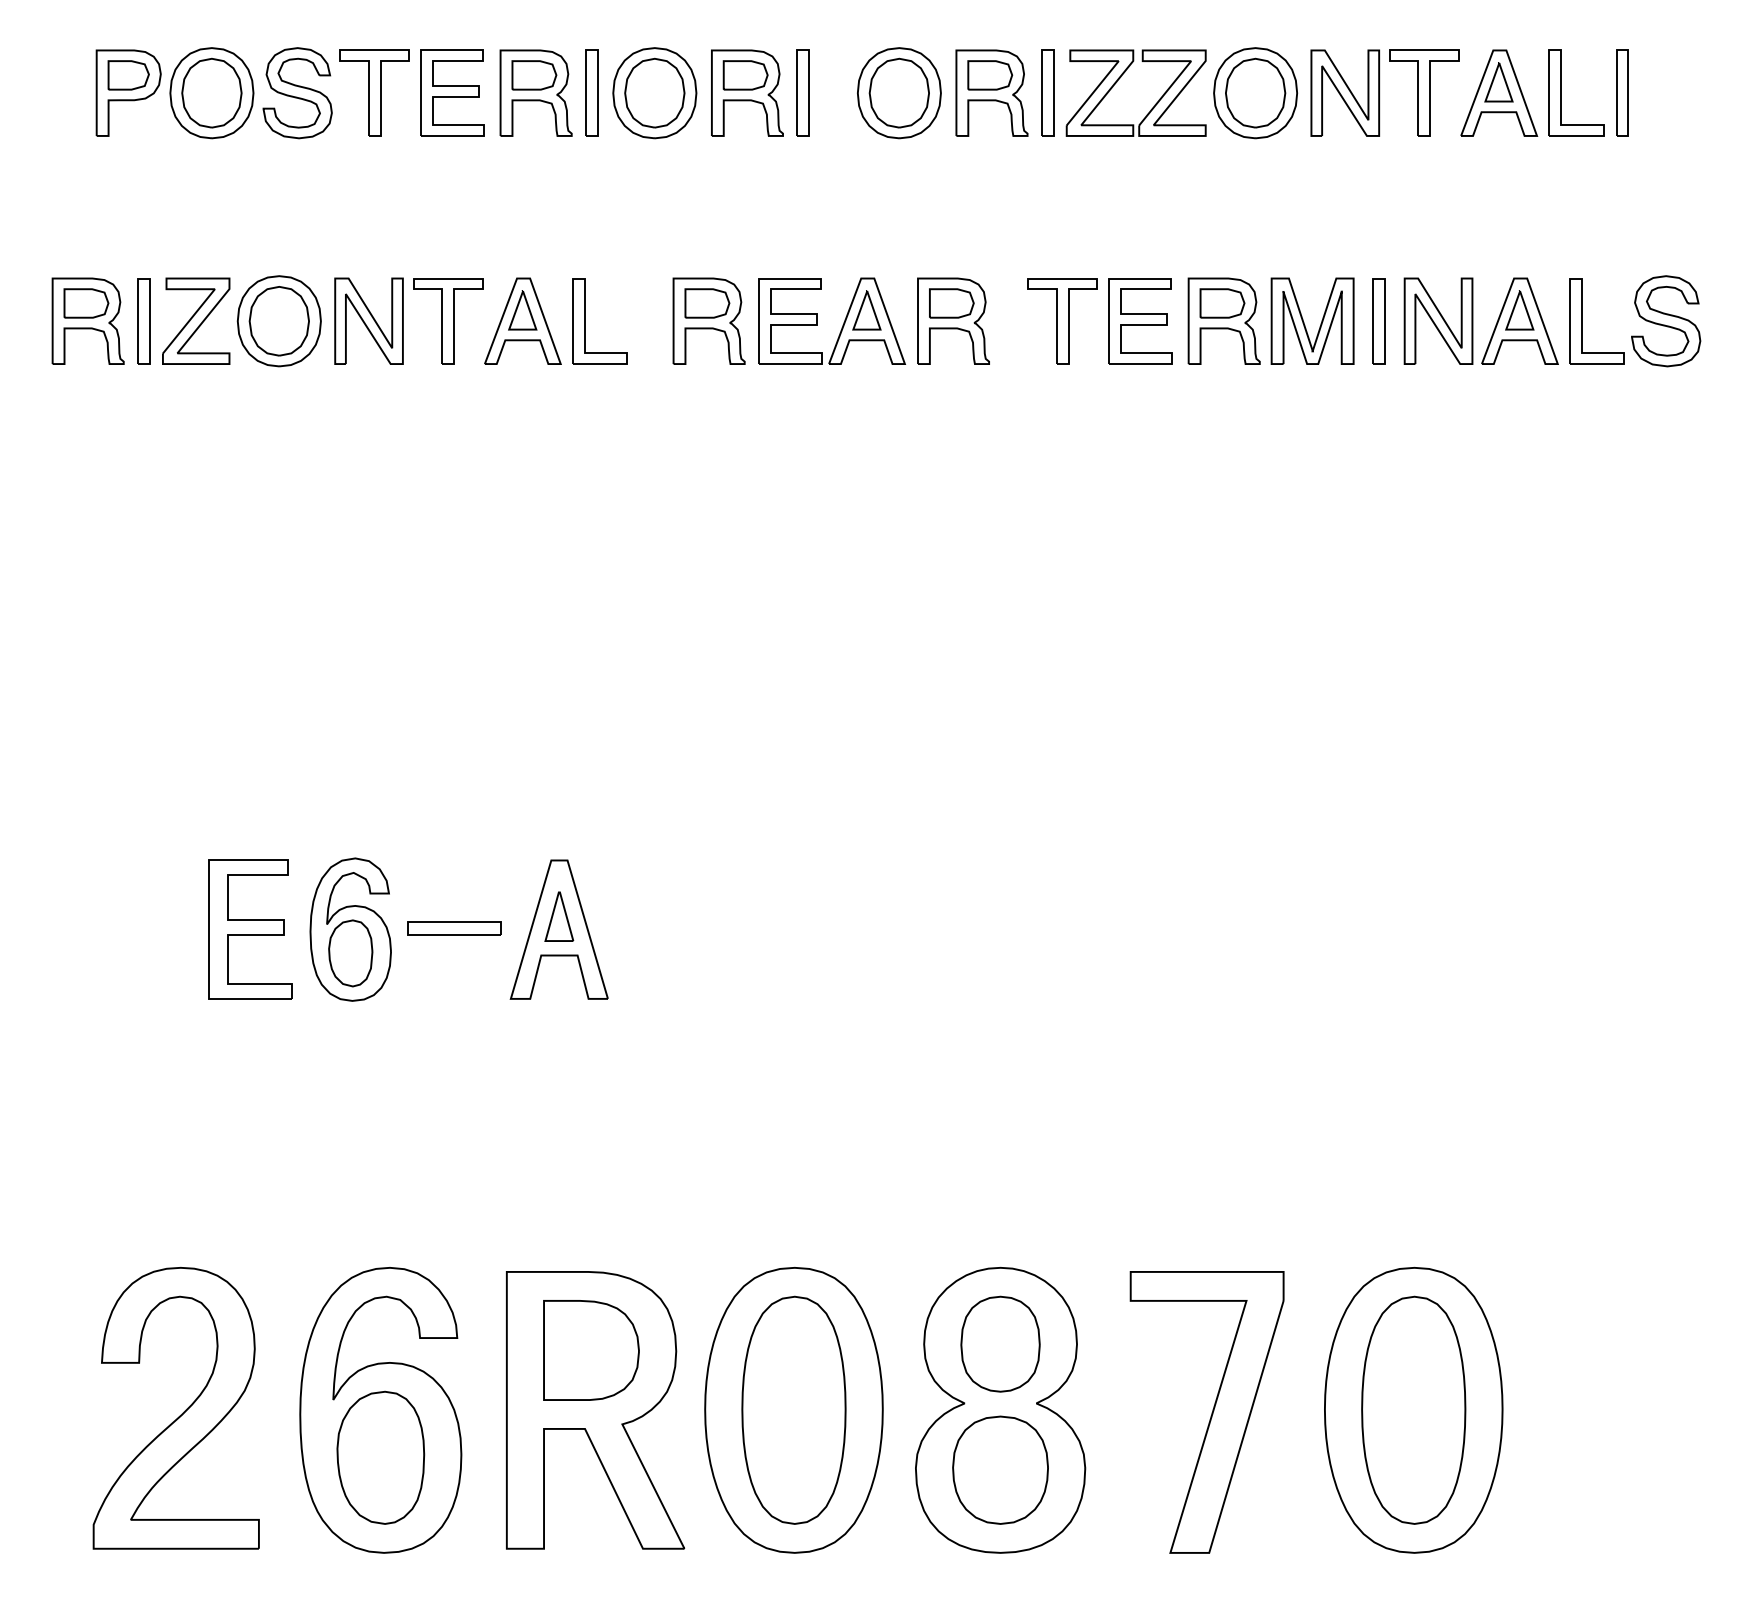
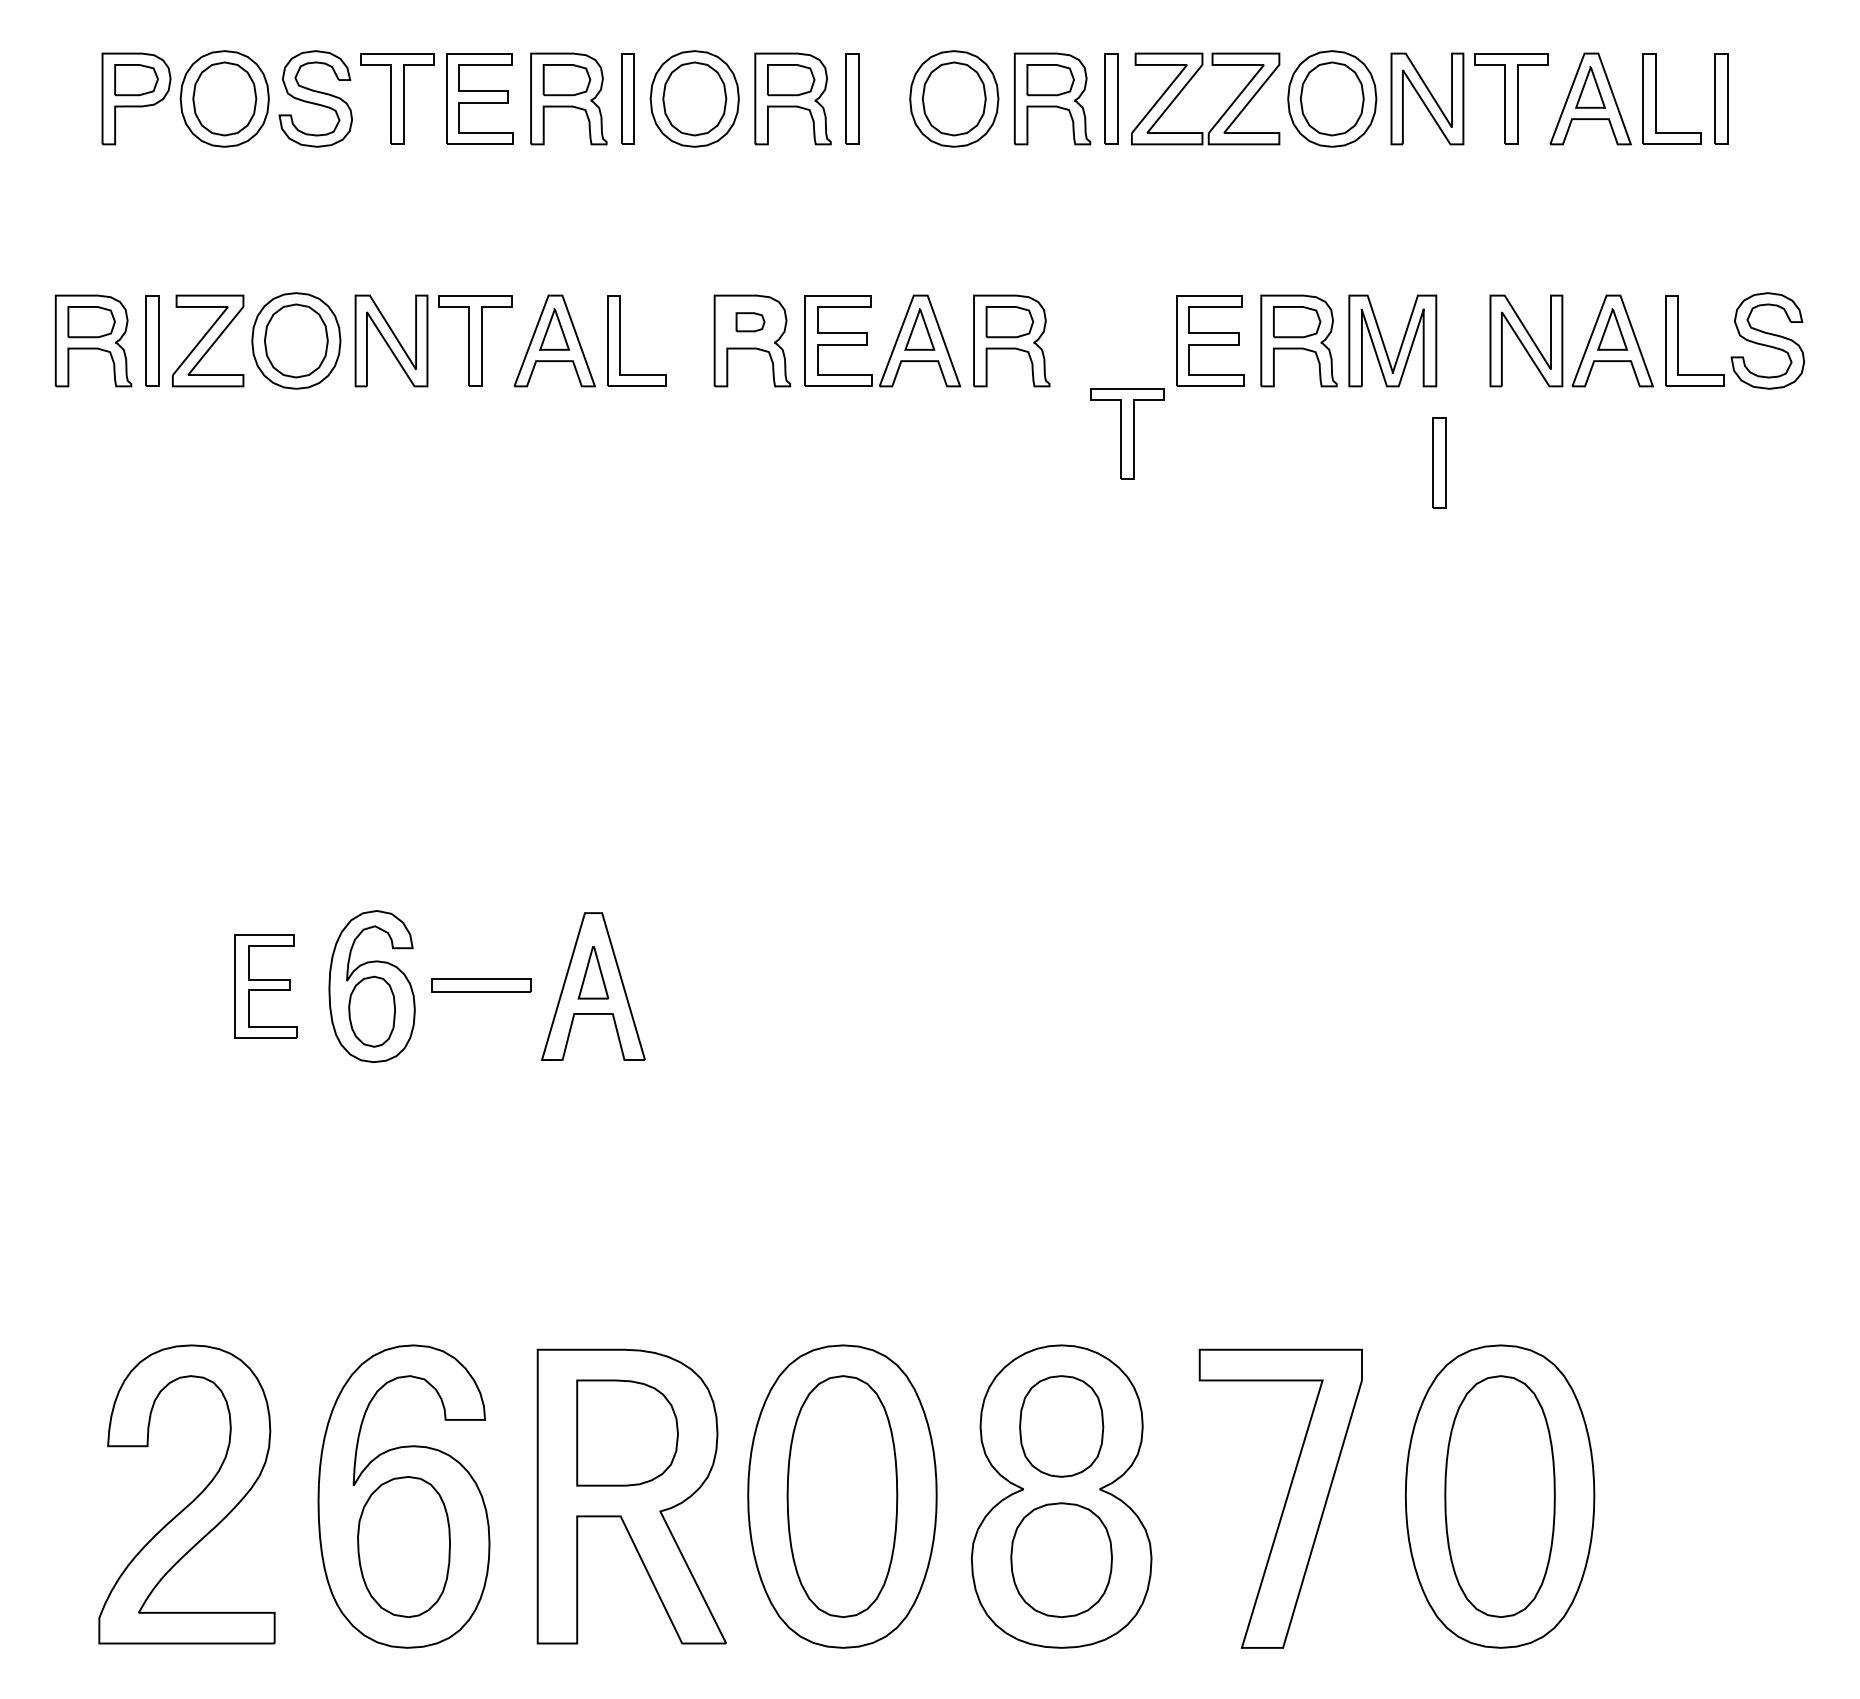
part: (707, 303) -> (750, 322), size x0.6
part: (1062, 320) -> (1127, 433), moved
part: (1378, 320) -> (1439, 462), moved
part: (250, 929) -> (265, 986), size x0.7

